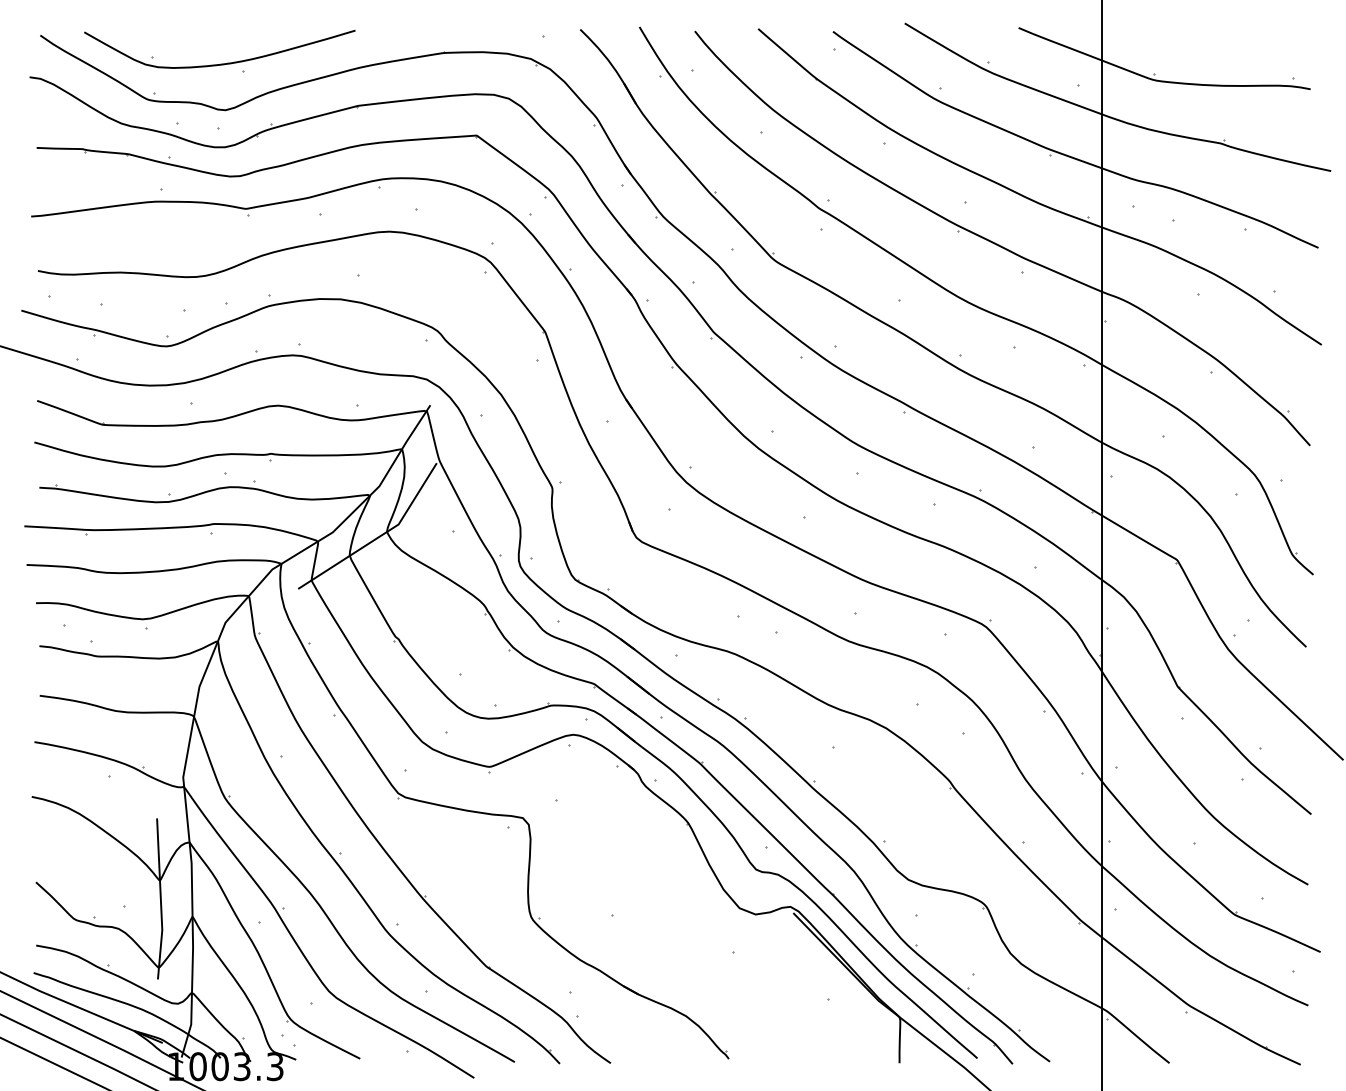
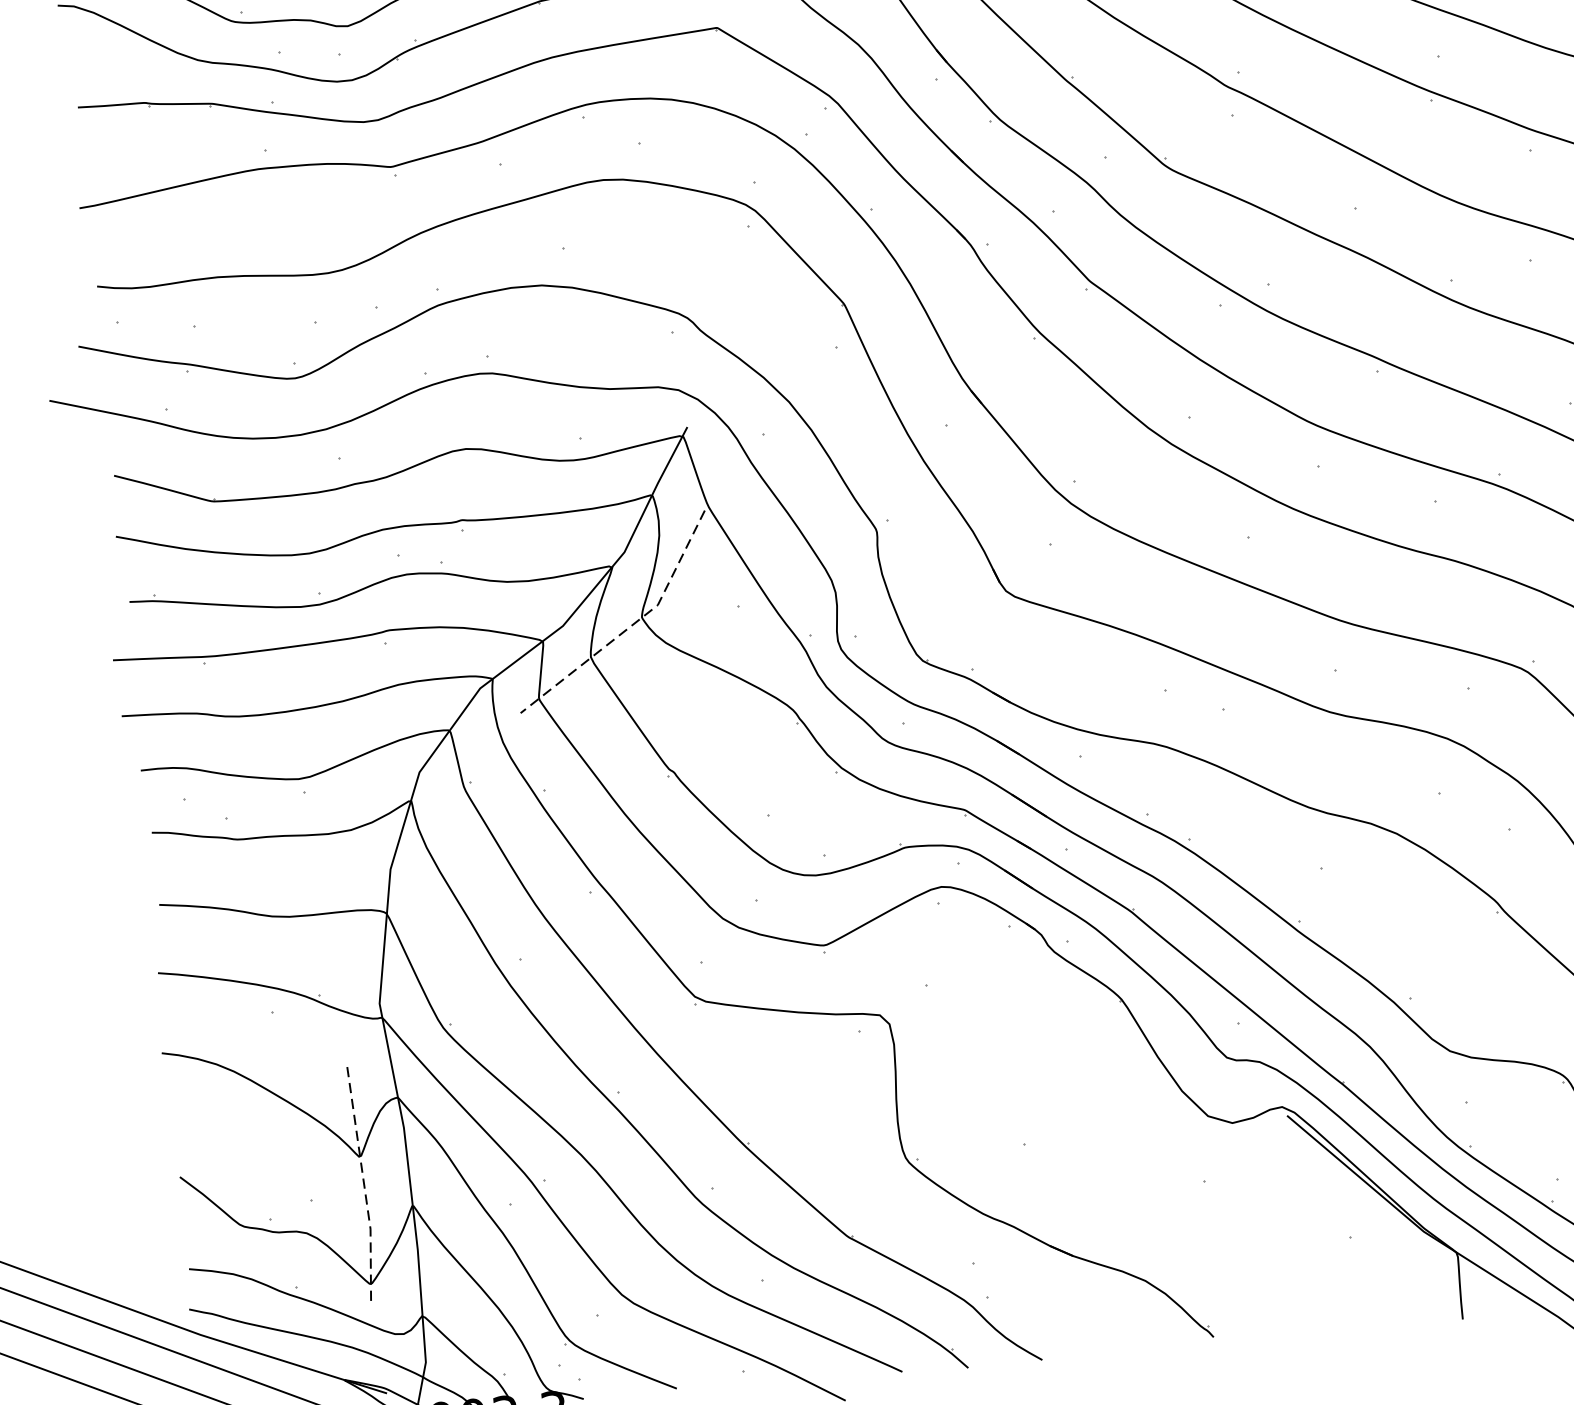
line: (379, 536) -> (631, 625), solid -> dashed
line: (160, 900) -> (363, 1186), solid -> dashed

